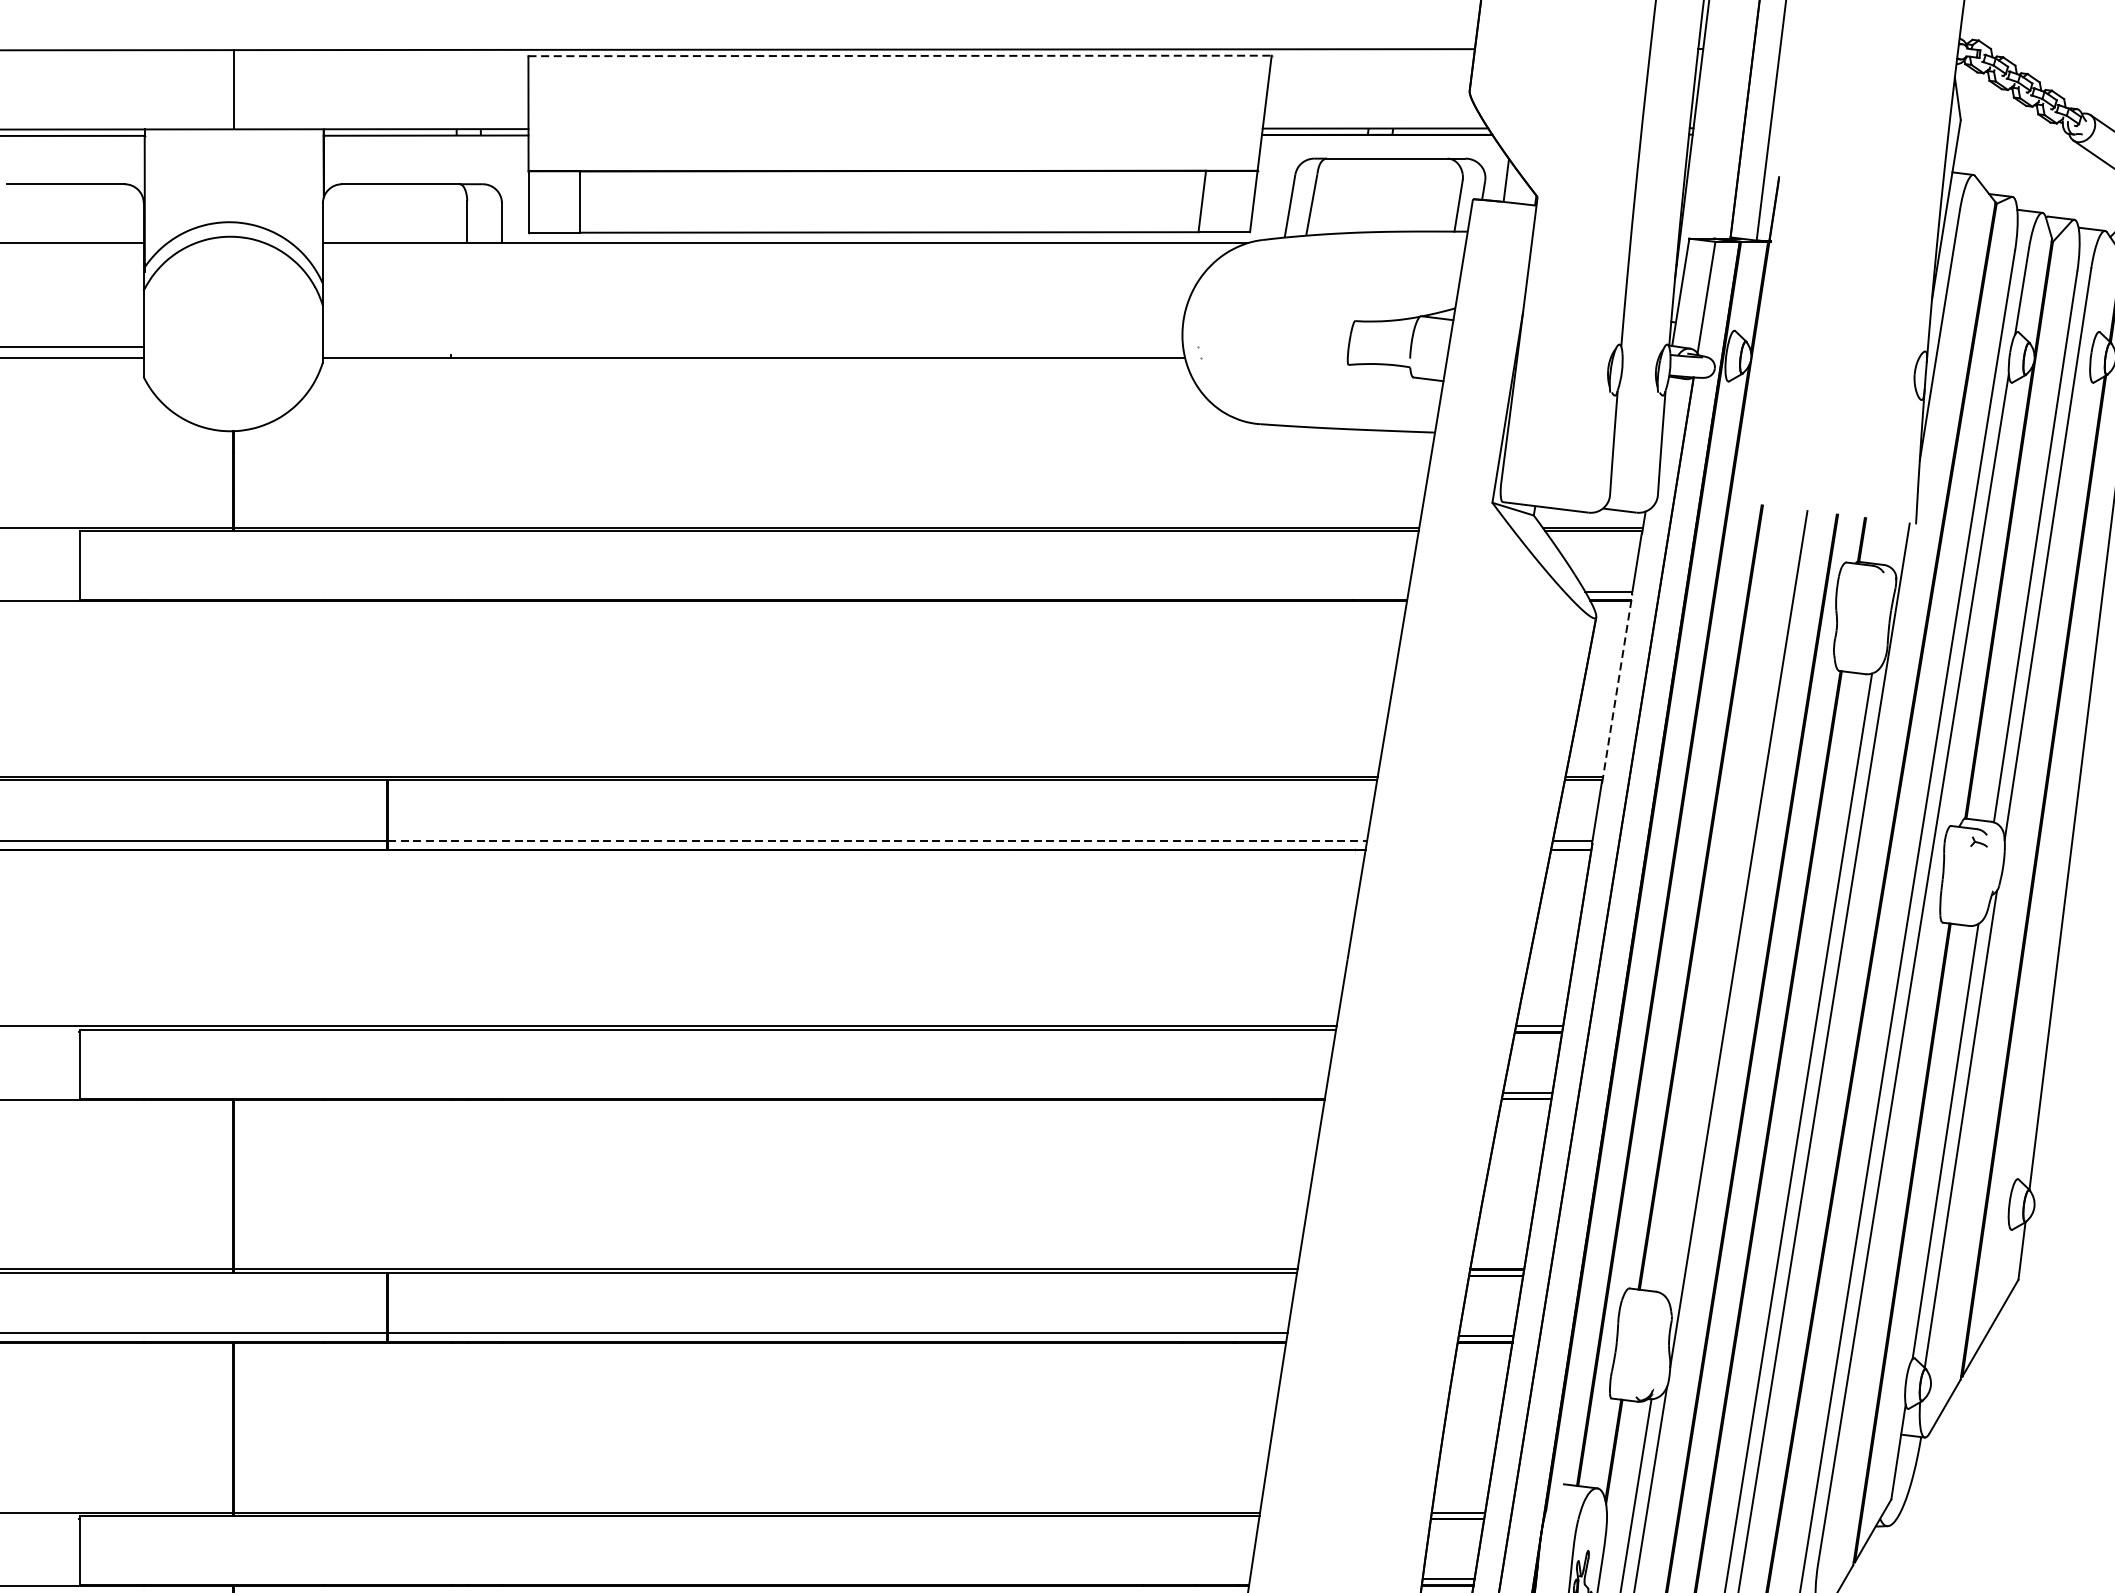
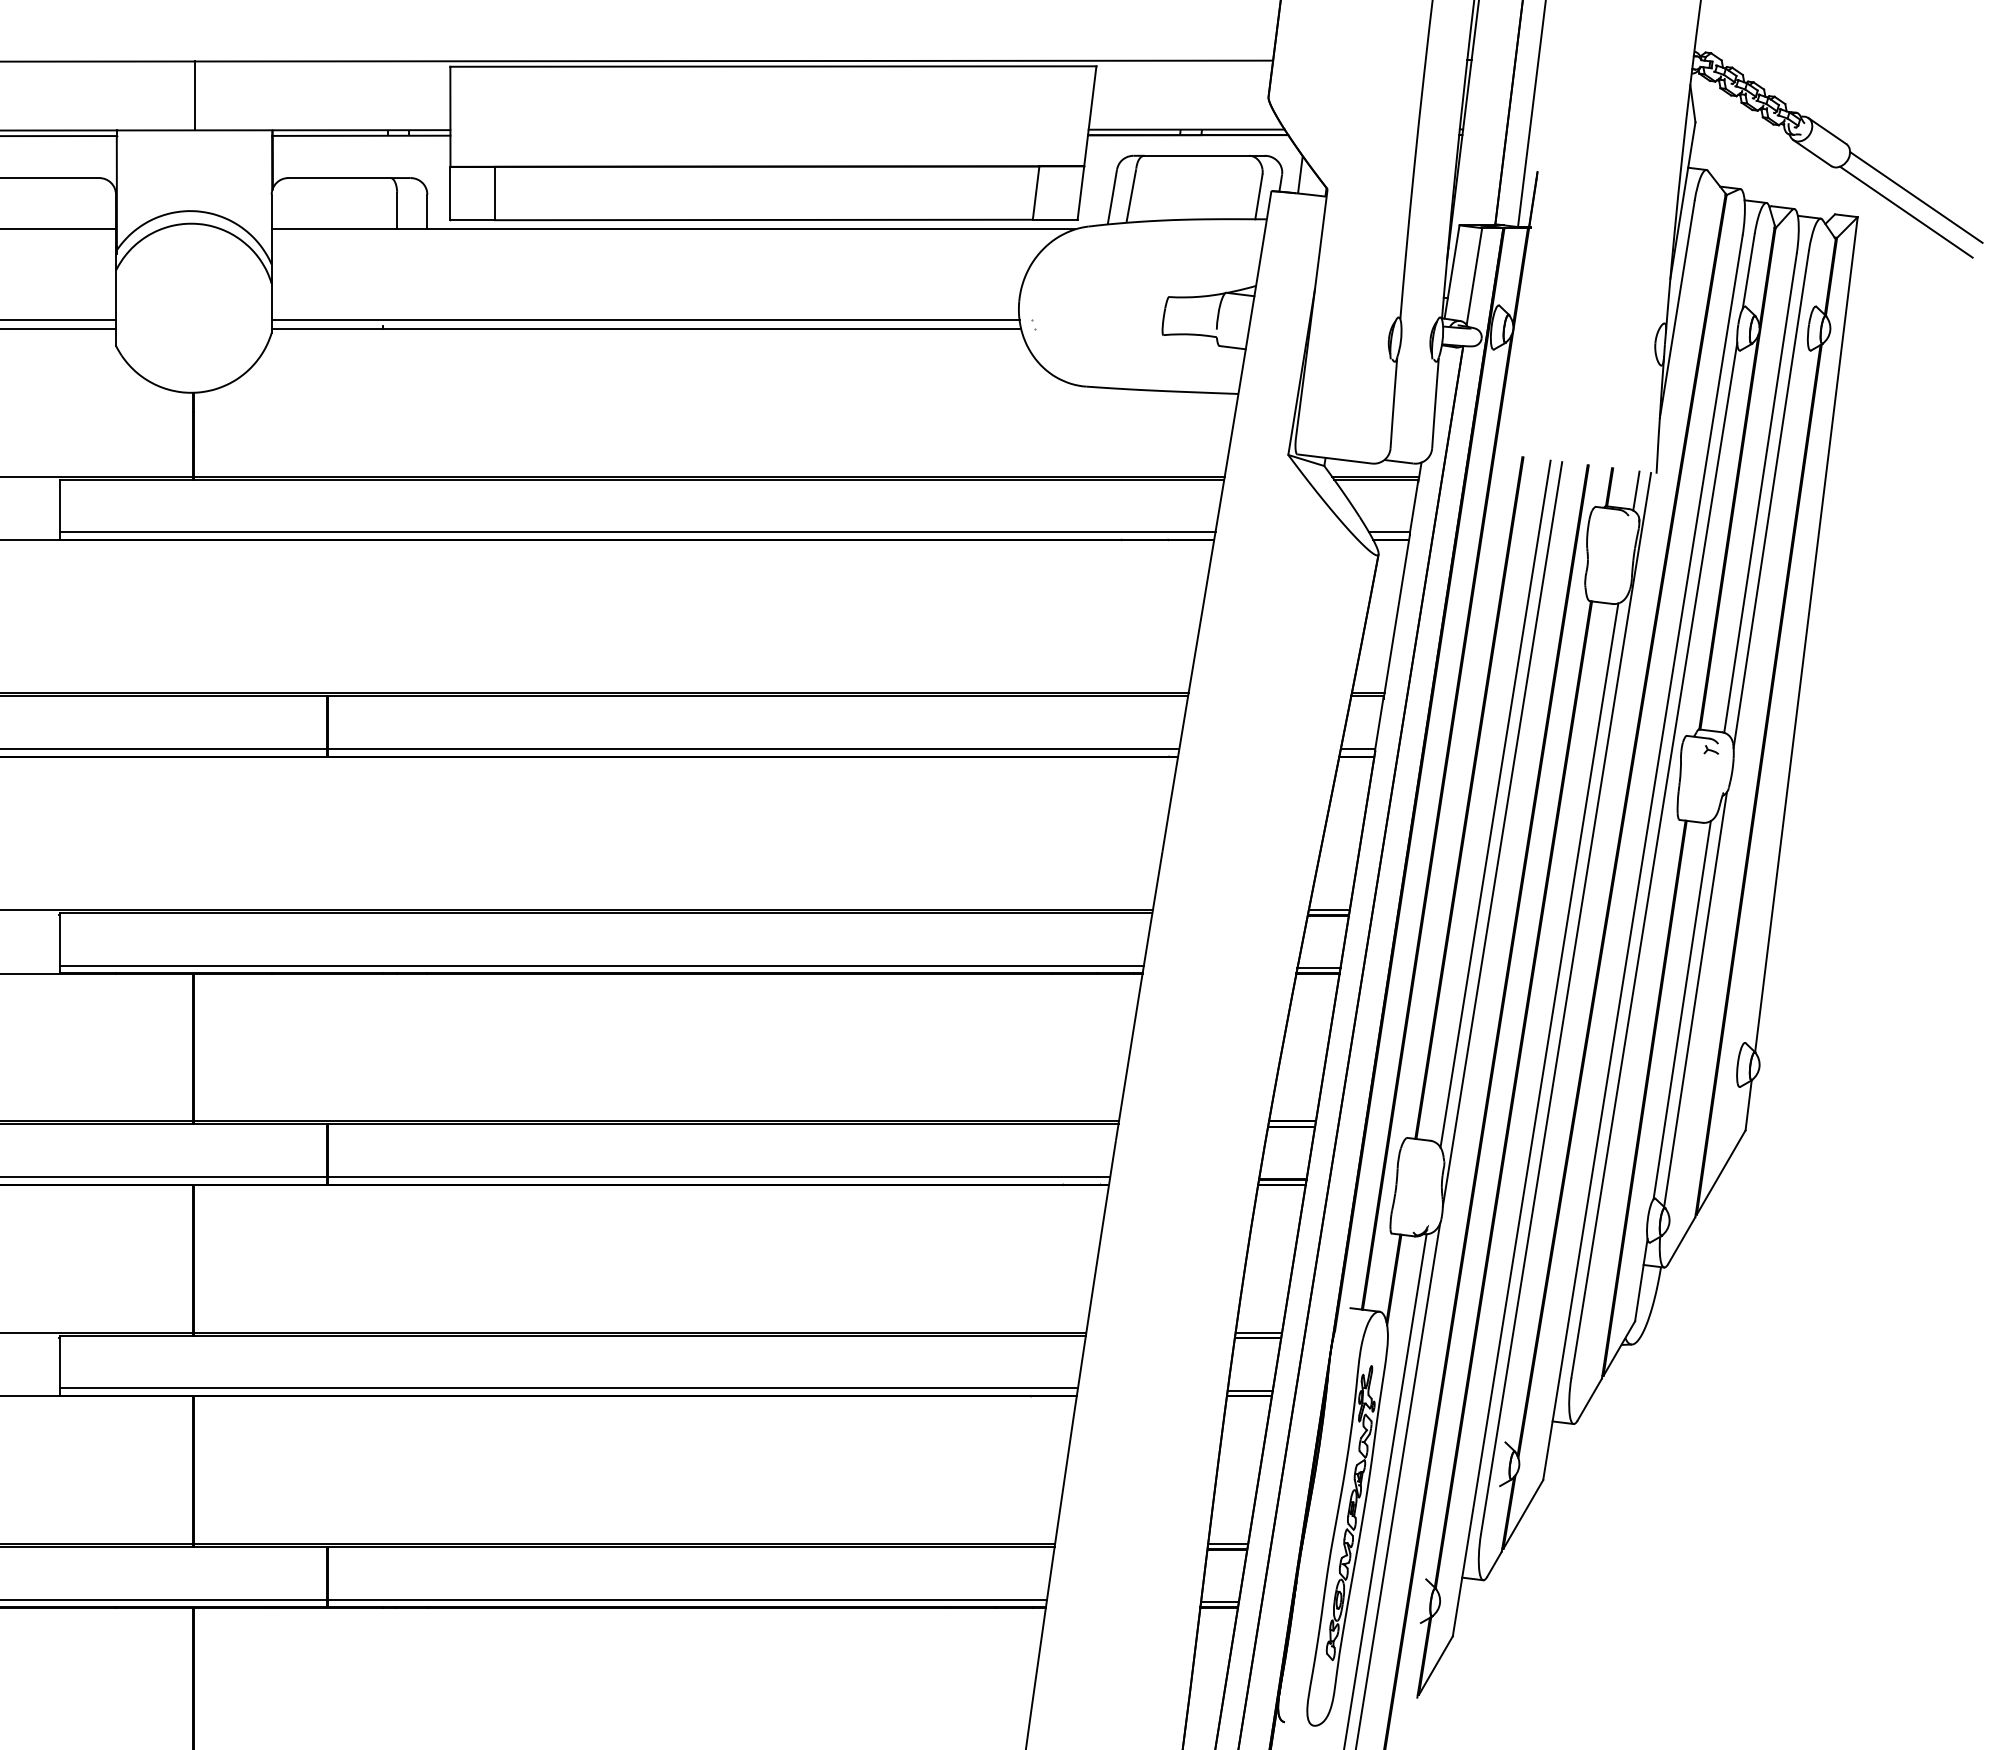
line: (900, 55) -> (773, 66), dashed -> solid
line: (752, 346) -> (645, 319), added
line: (1892, 543) -> (1636, 490), added
line: (743, 591) -> (637, 532), added
line: (1616, 688) -> (1396, 616), dashed -> solid
line: (878, 840) -> (754, 748), dashed -> solid
line: (1730, 903) -> (1495, 803), added
line: (702, 1090) -> (601, 965), added
line: (664, 1576) -> (568, 1388), added

